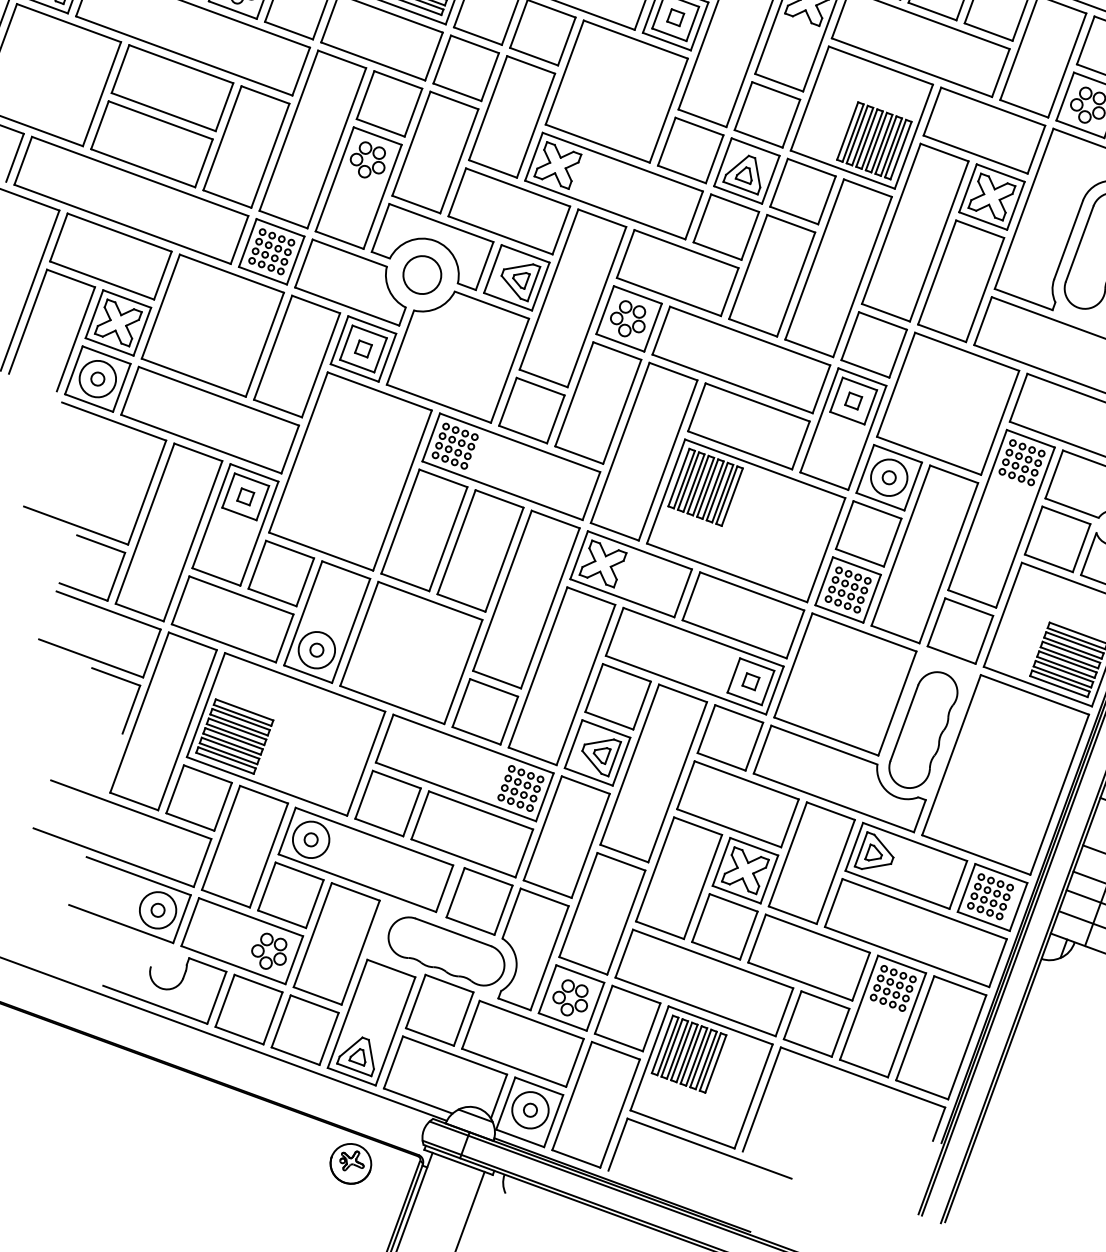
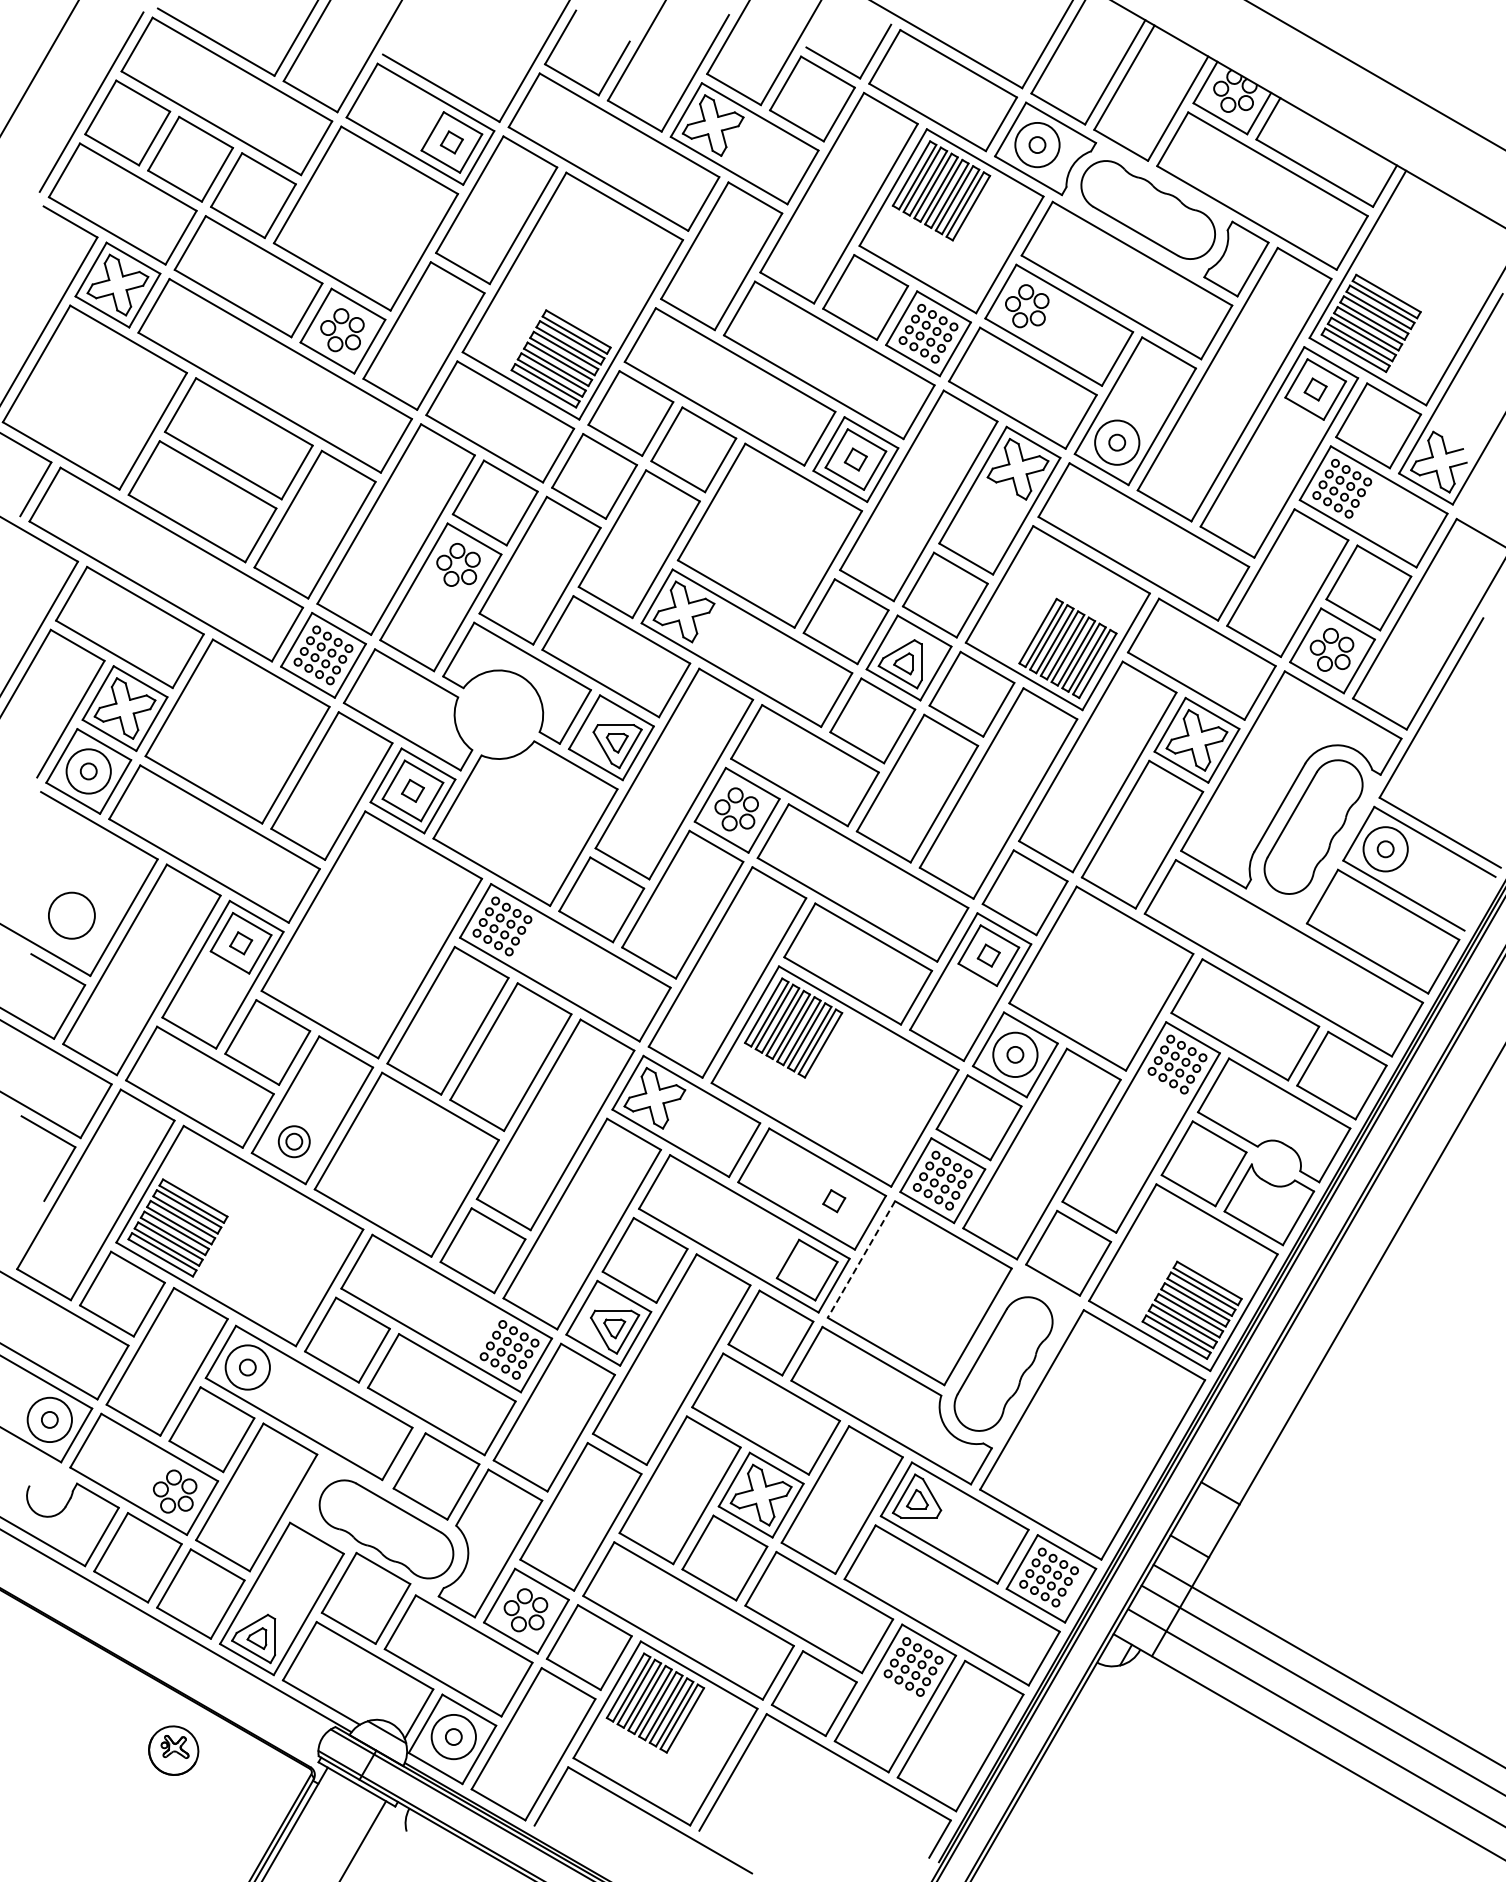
circle: (421, 274) -> (71, 915), moved
circle: (317, 649) -> (294, 1141), size x0.7
line: (793, 665) -> (861, 1259), solid -> dashed
part: (751, 681) -> (834, 1201), moved
part: (350, 1163) -> (173, 1750), moved

